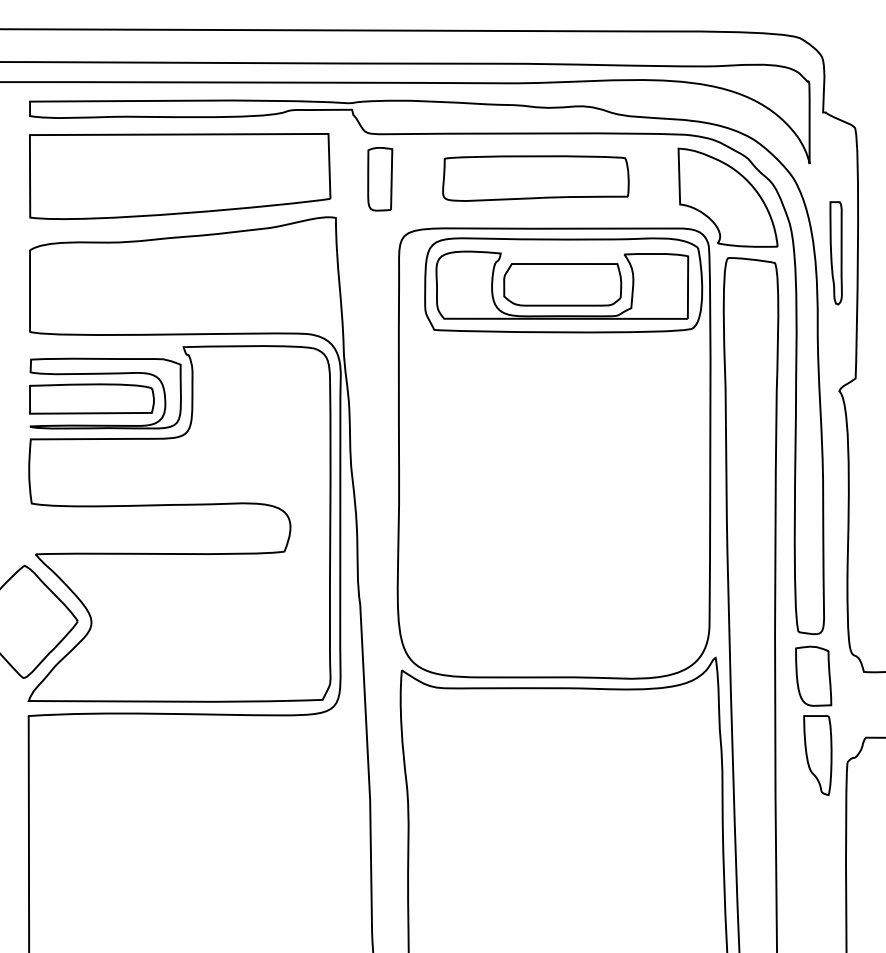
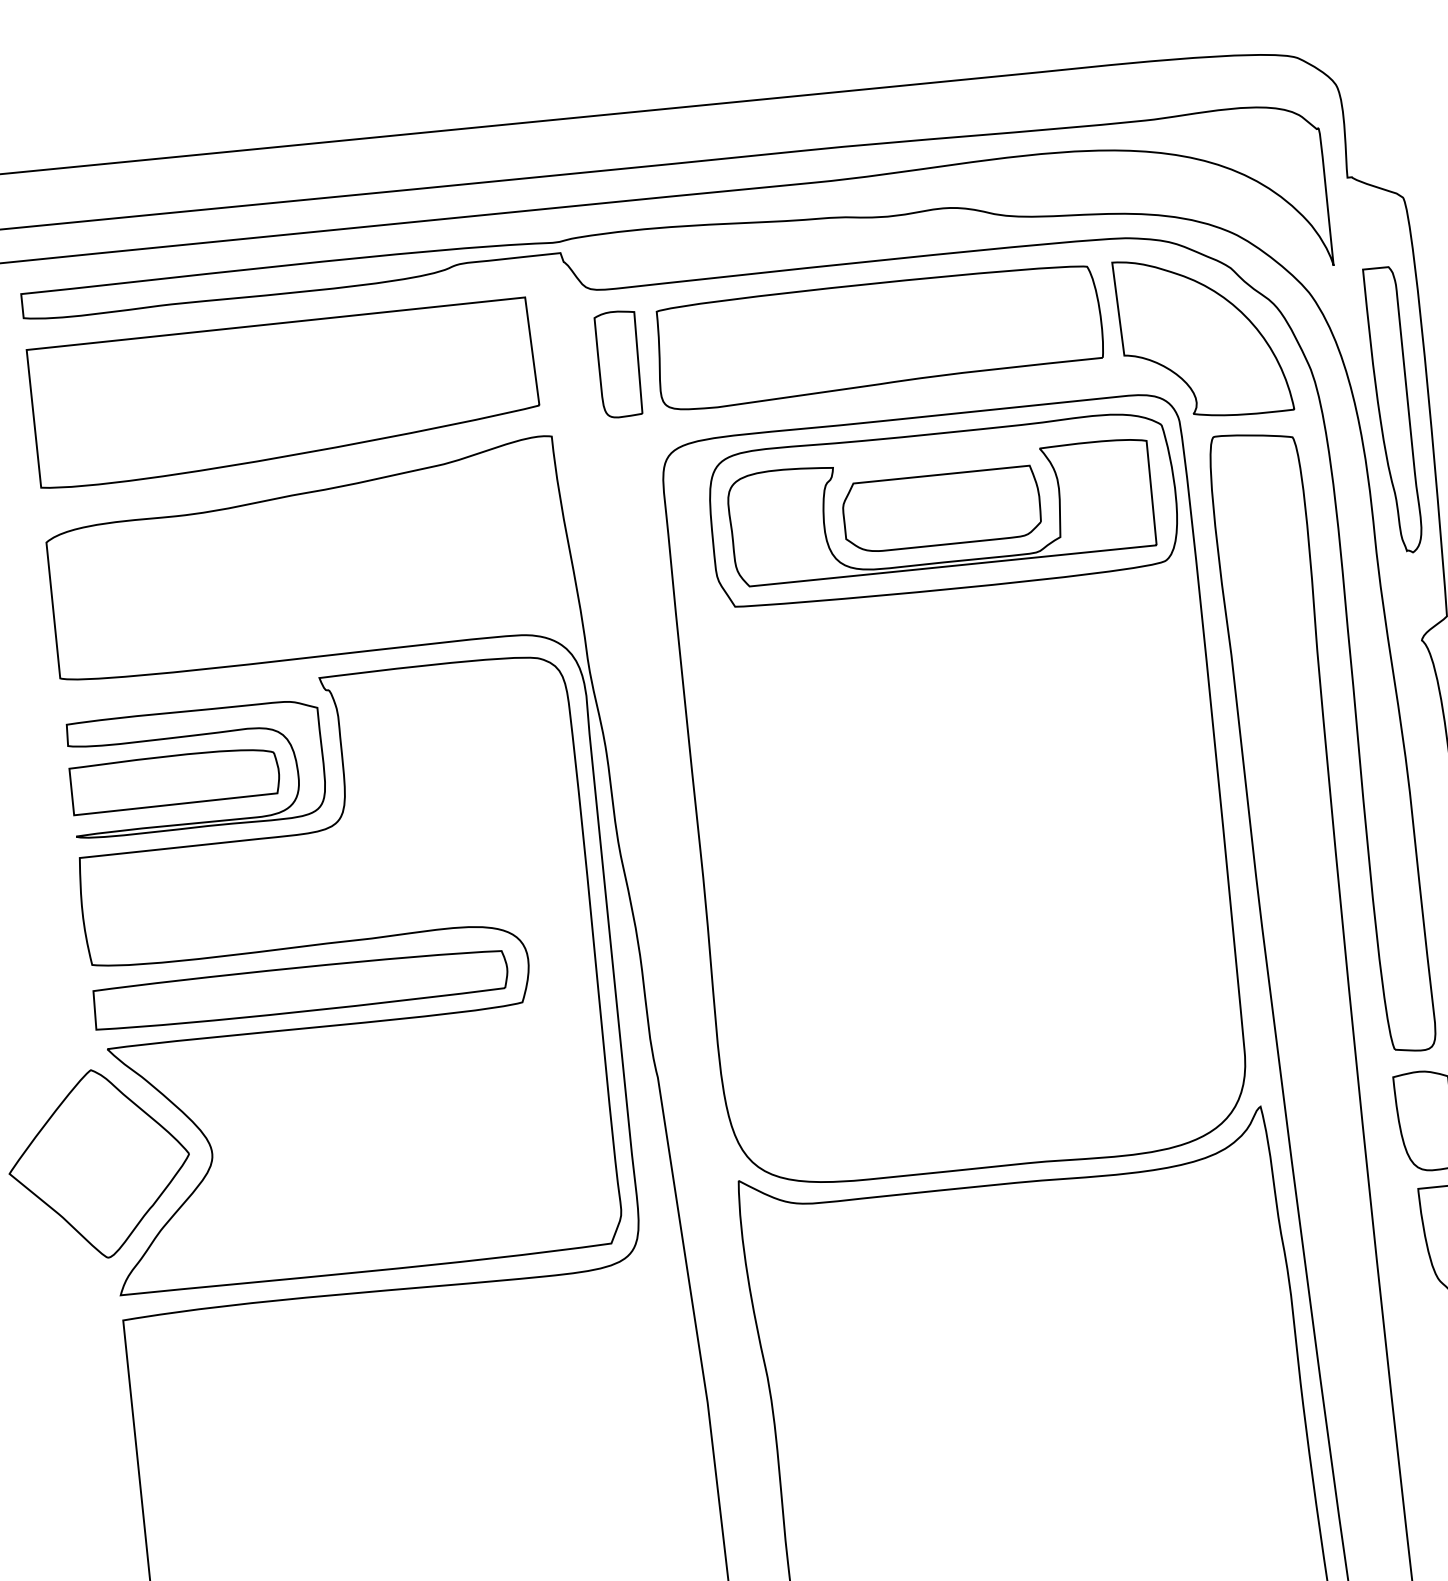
part: (535, 178) -> (878, 336), size x1.43
part: (835, 253) -> (1392, 411), size x1.67
part: (153, 530) -> (300, 989), added

